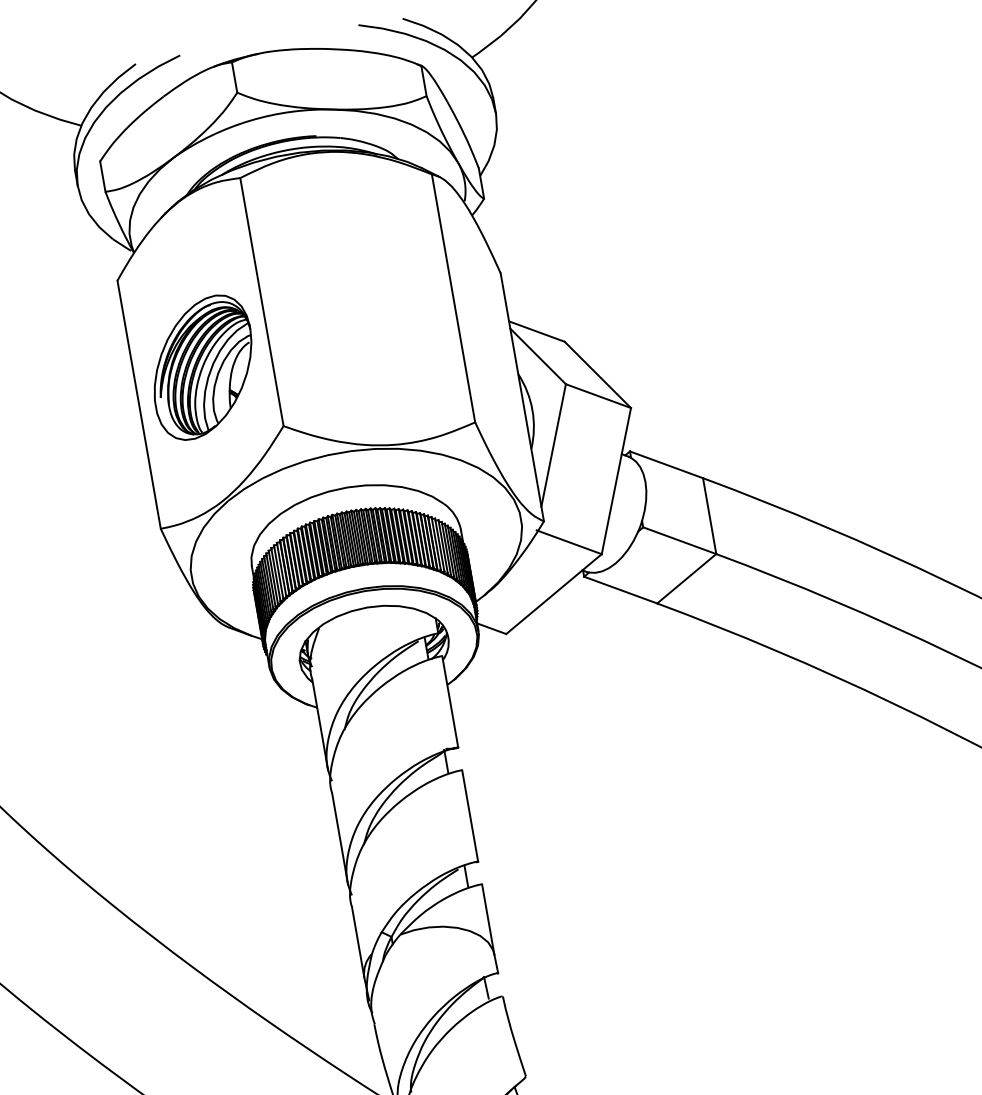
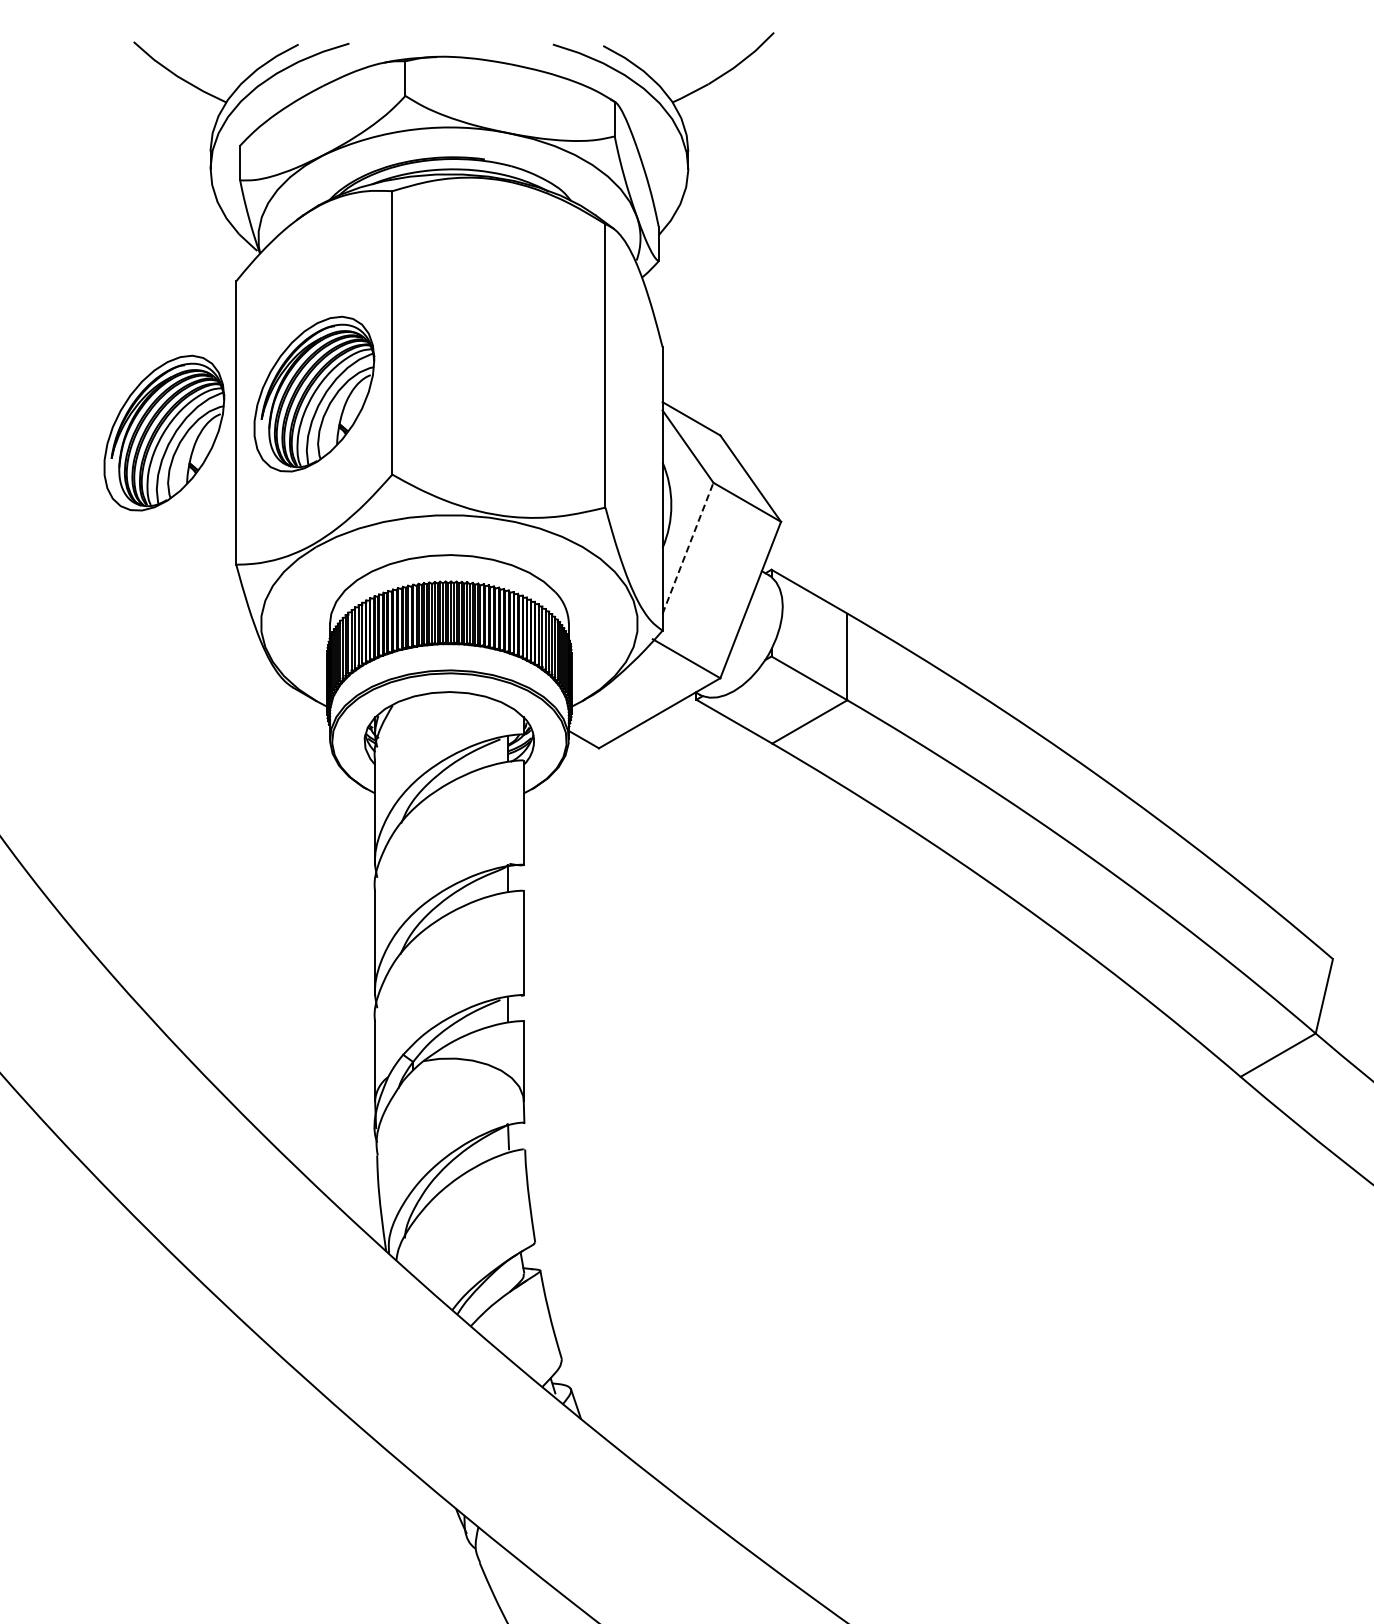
part: (77, 424) -> (164, 432), added
line: (553, 444) -> (688, 547), solid -> dashed

